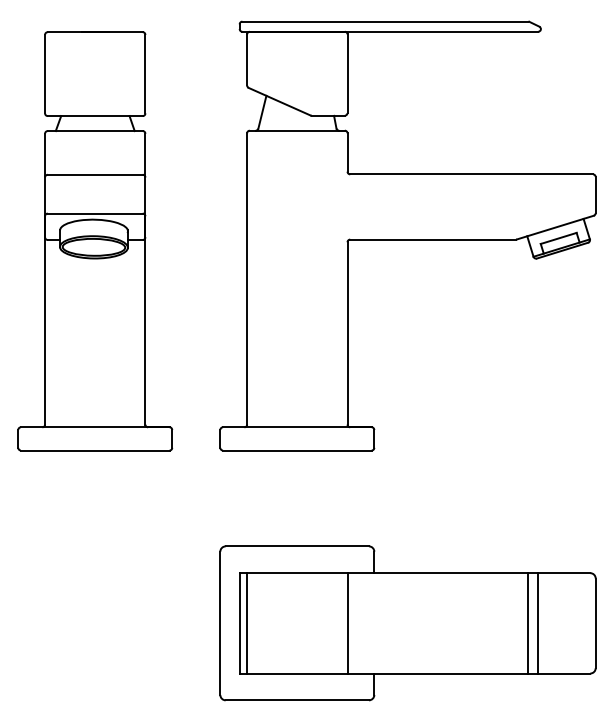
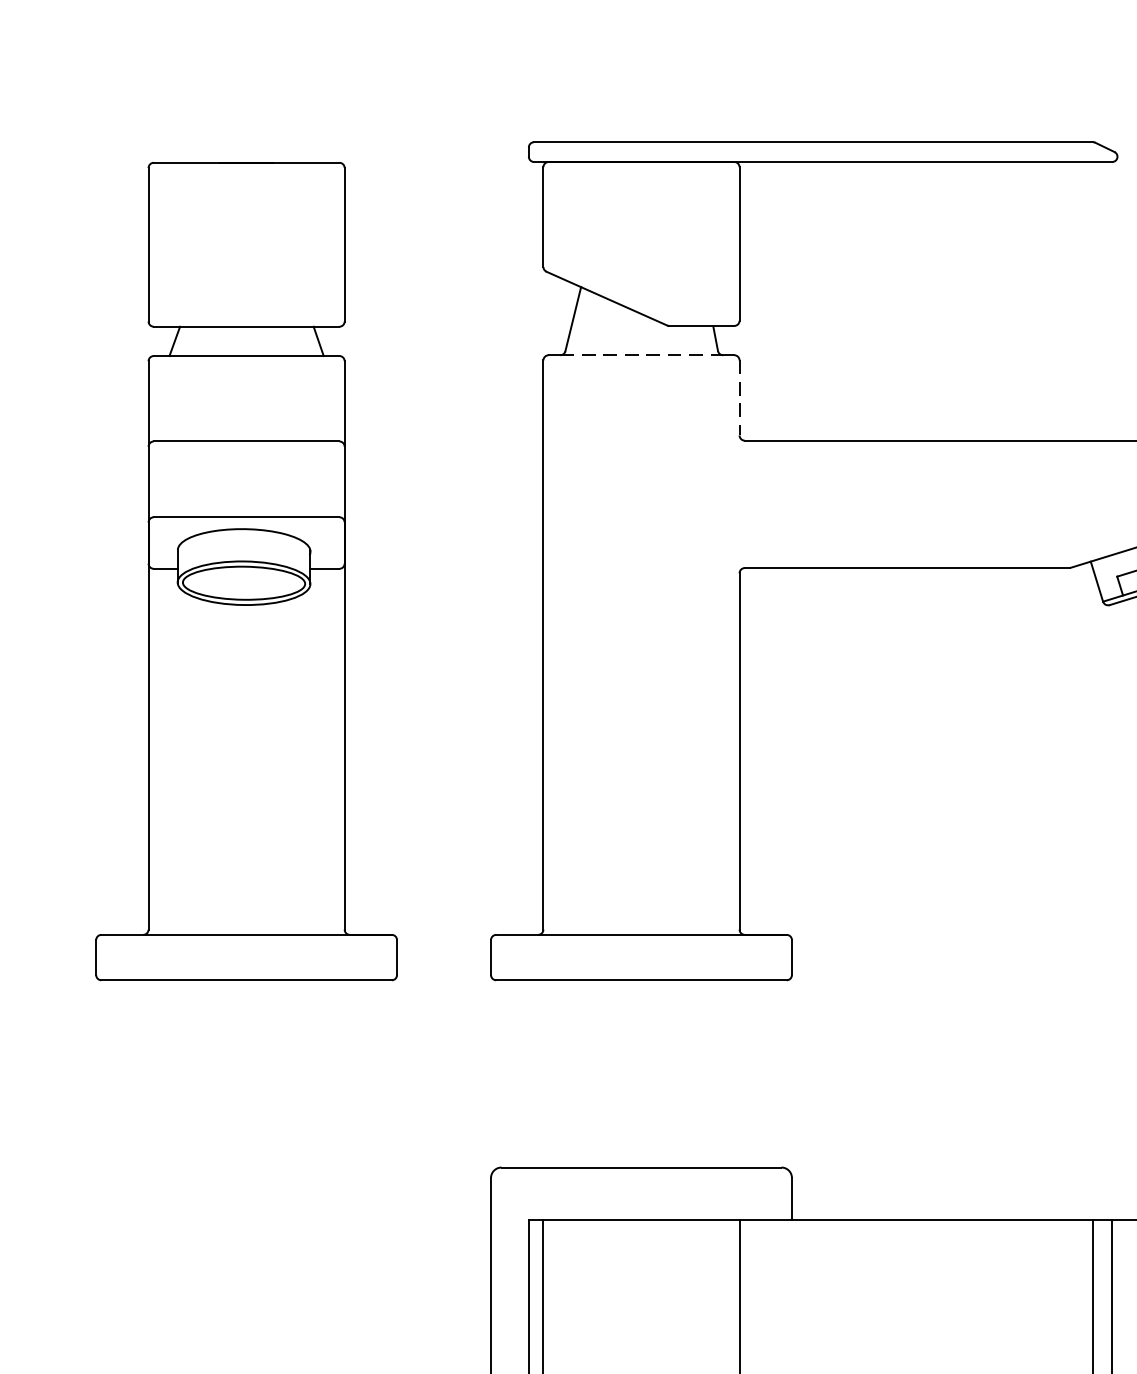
line: (297, 130) -> (641, 354), solid -> dashed
line: (347, 153) -> (739, 399), solid -> dashed

